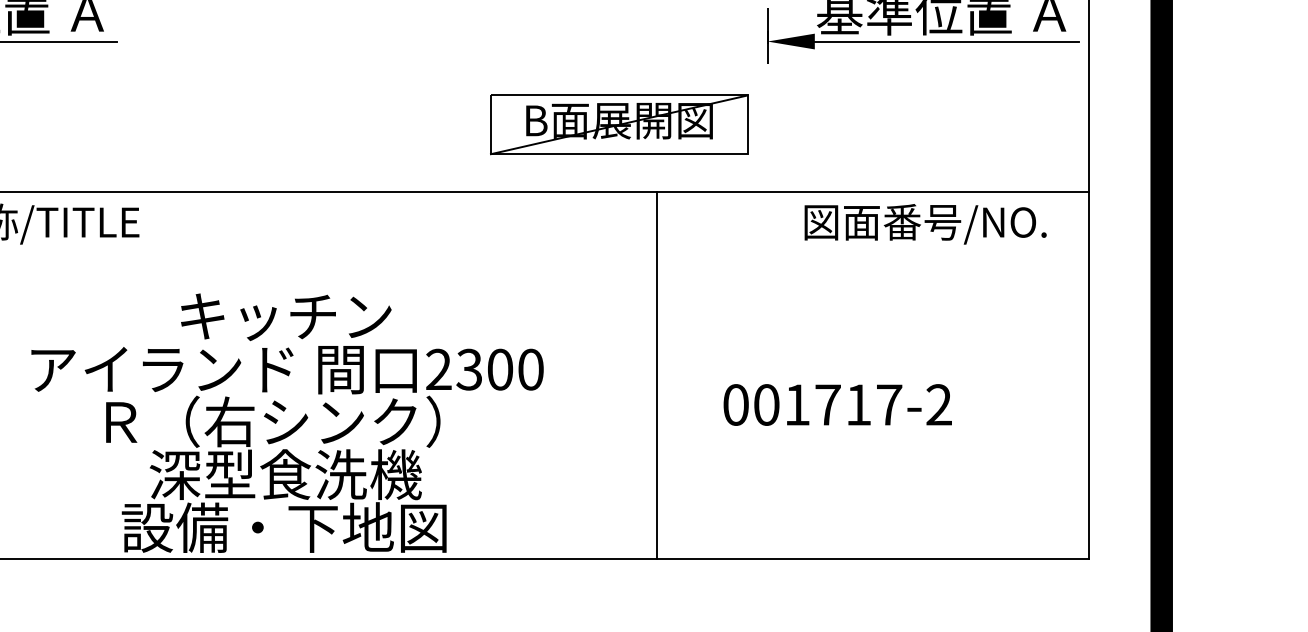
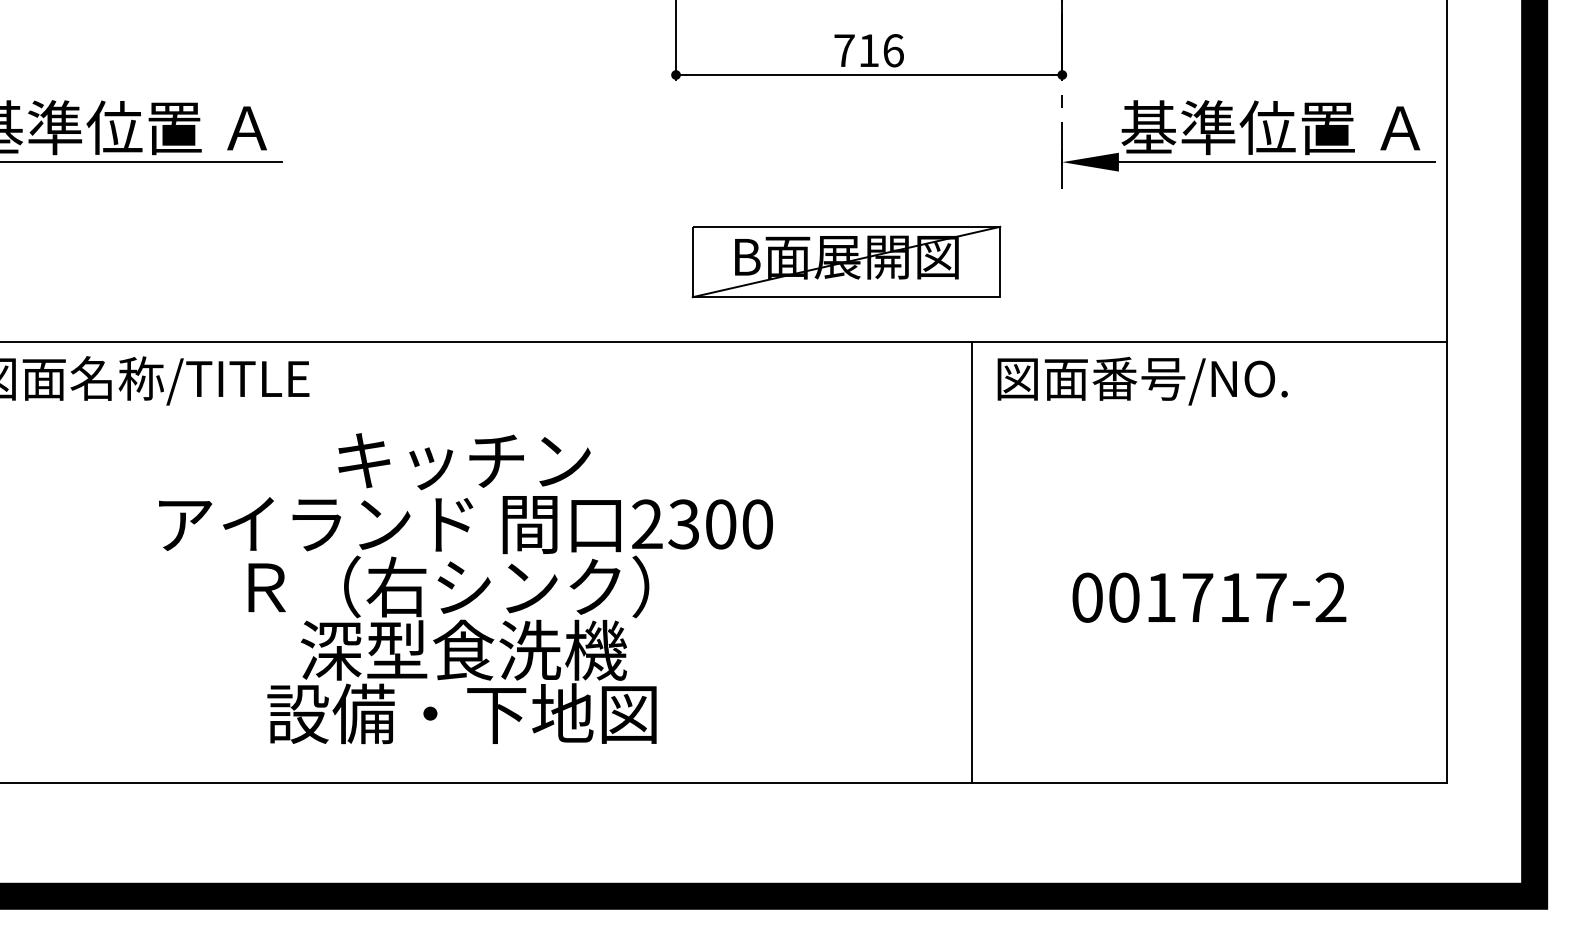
part: (619, 124) -> (846, 261), moved
text: (925, 223) -> (1142, 380), moved
line: (657, 375) -> (972, 562), moved
text: (837, 404) -> (1209, 597), moved
text: (287, 423) -> (465, 588), moved

